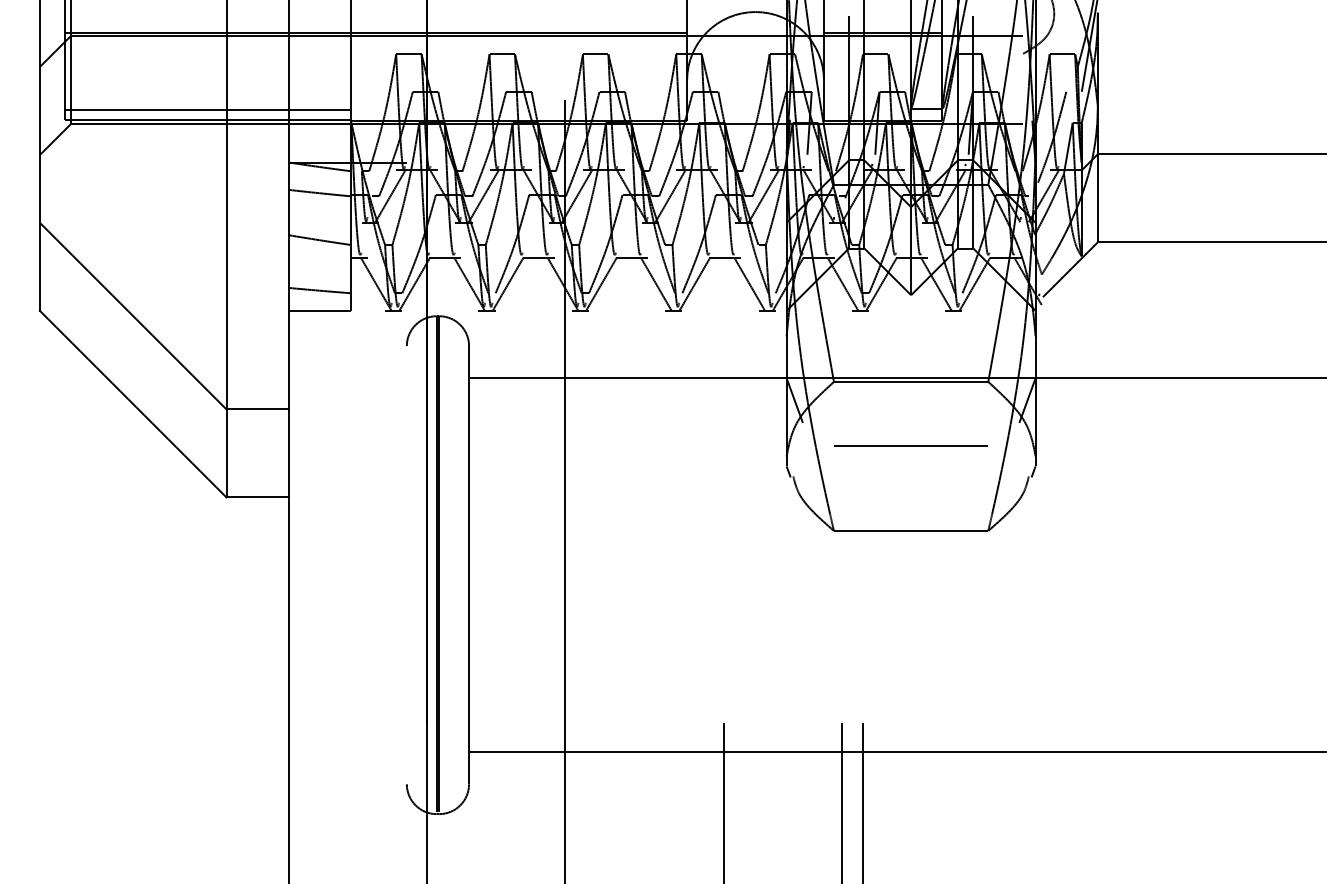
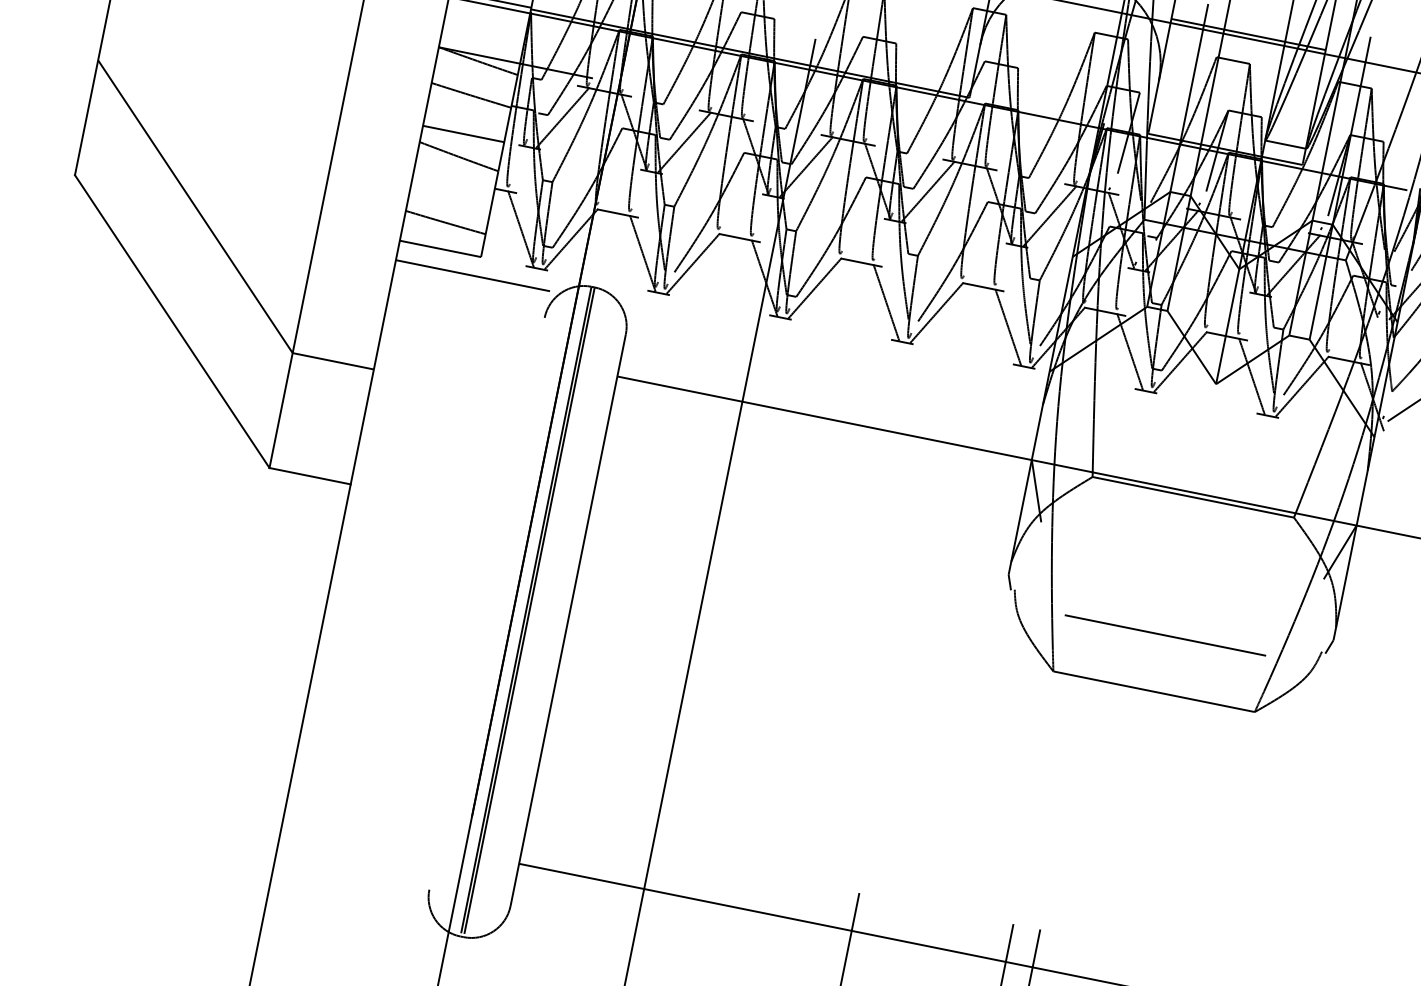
line: (319, 222) -> (463, 133), added
line: (347, 325) -> (472, 275), added
line: (910, 445) -> (1164, 634), moved

